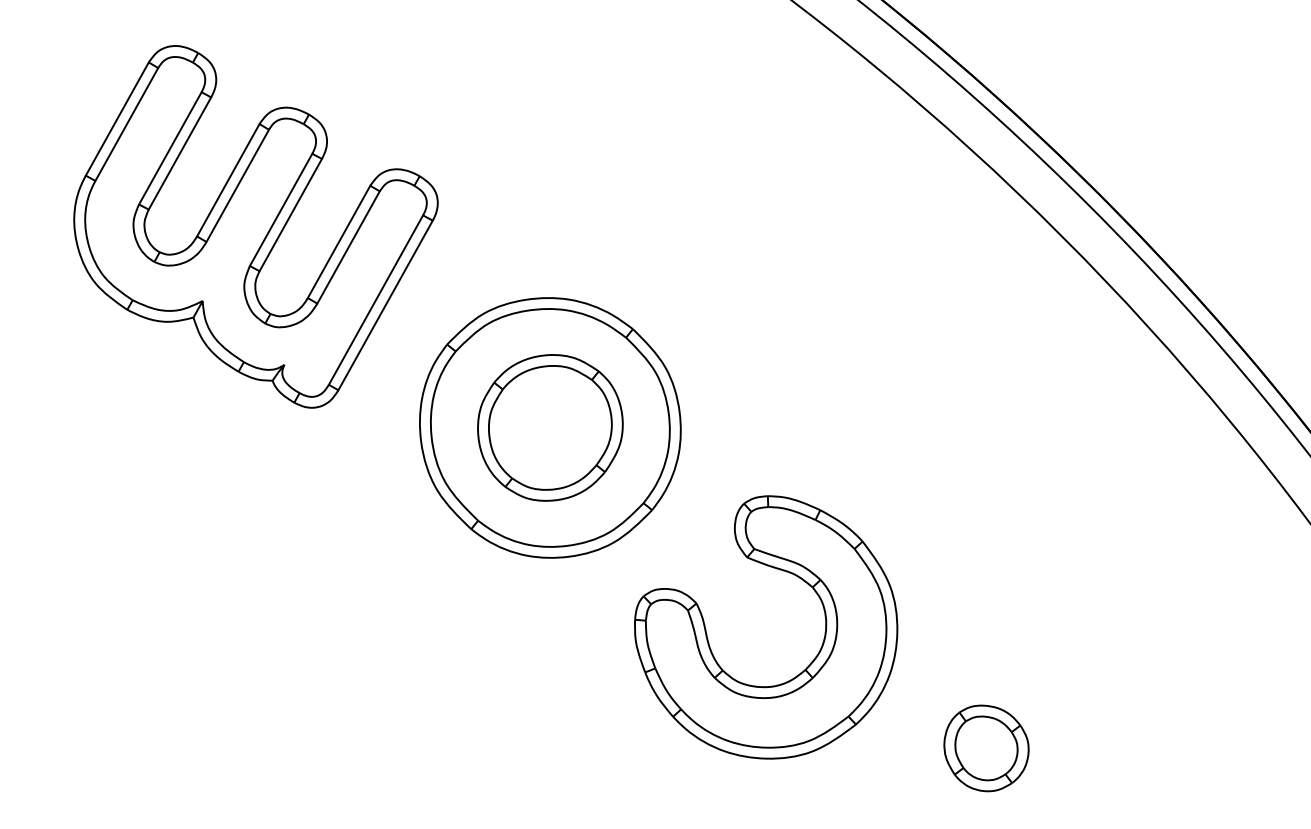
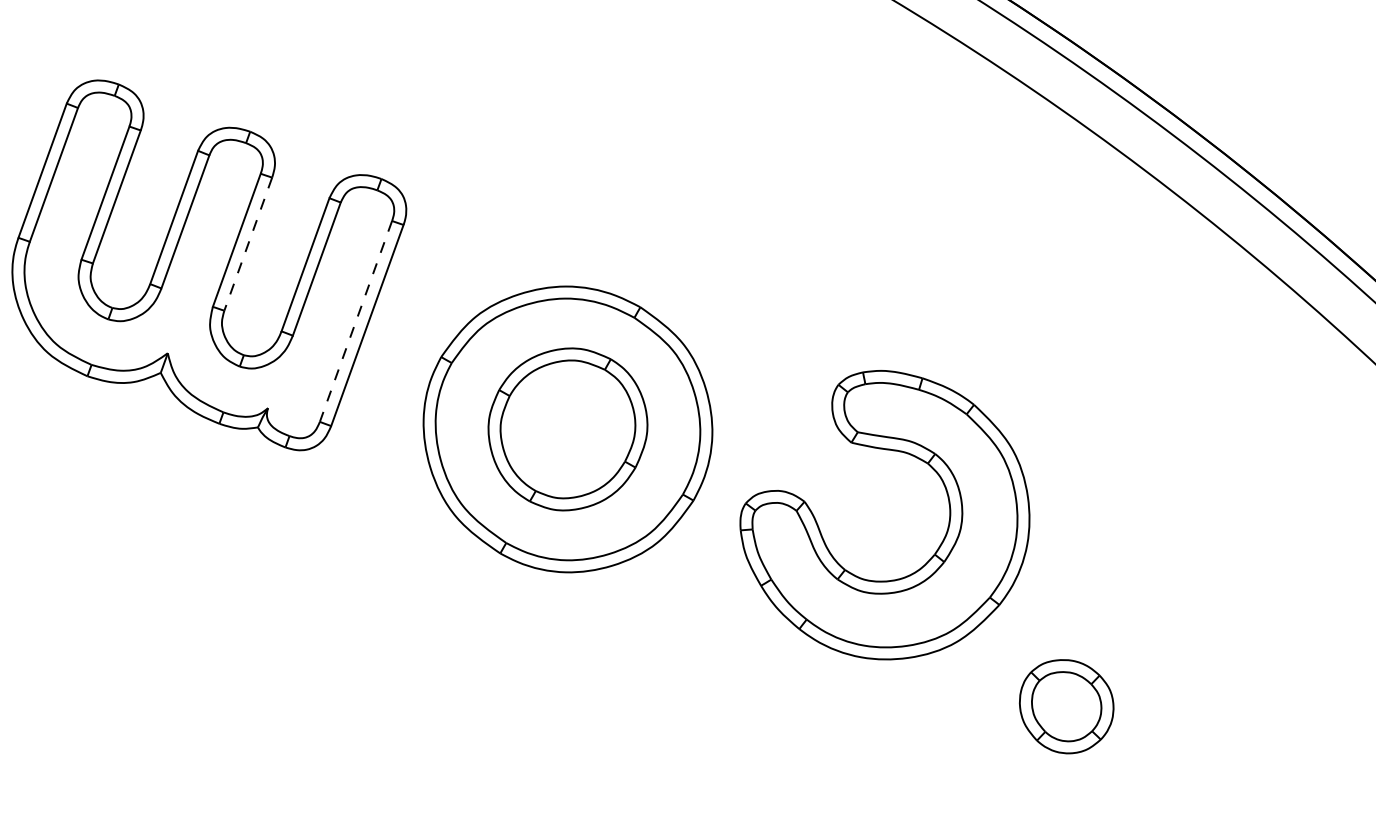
line: (290, 215) -> (248, 244), solid -> dashed
line: (376, 300) -> (356, 321), solid -> dashed
part: (810, 662) -> (938, 545), moved
part: (986, 748) -> (1066, 706), moved

